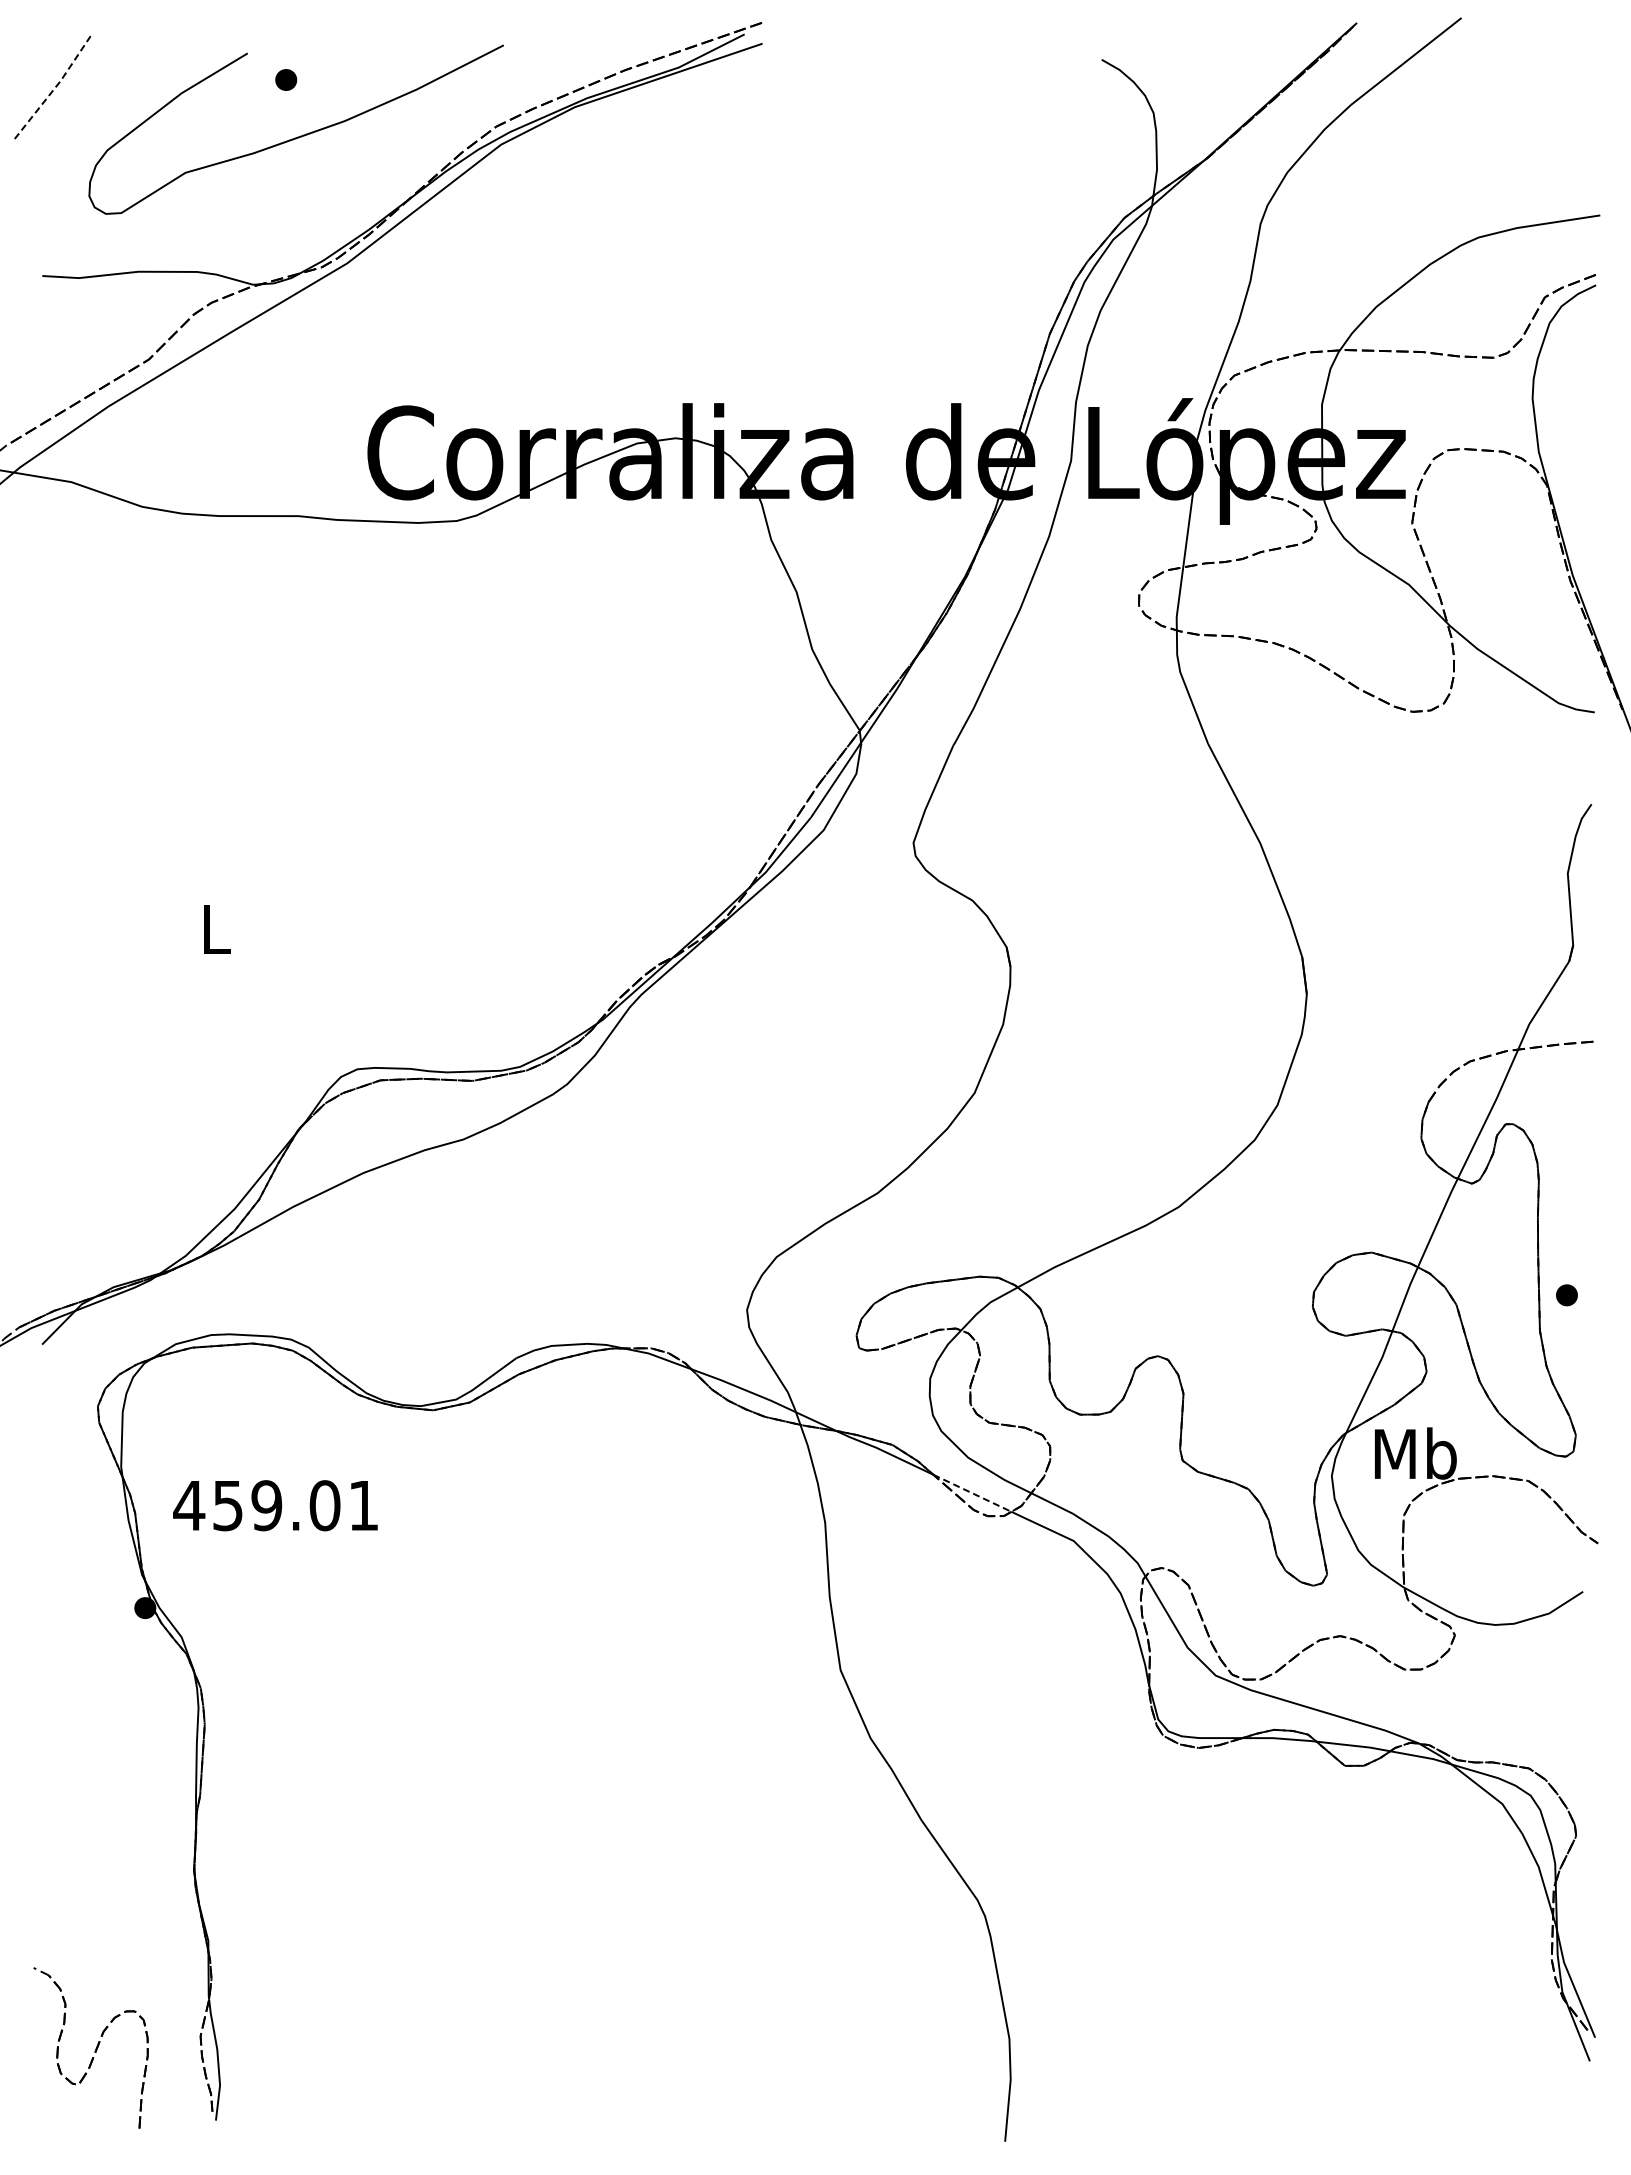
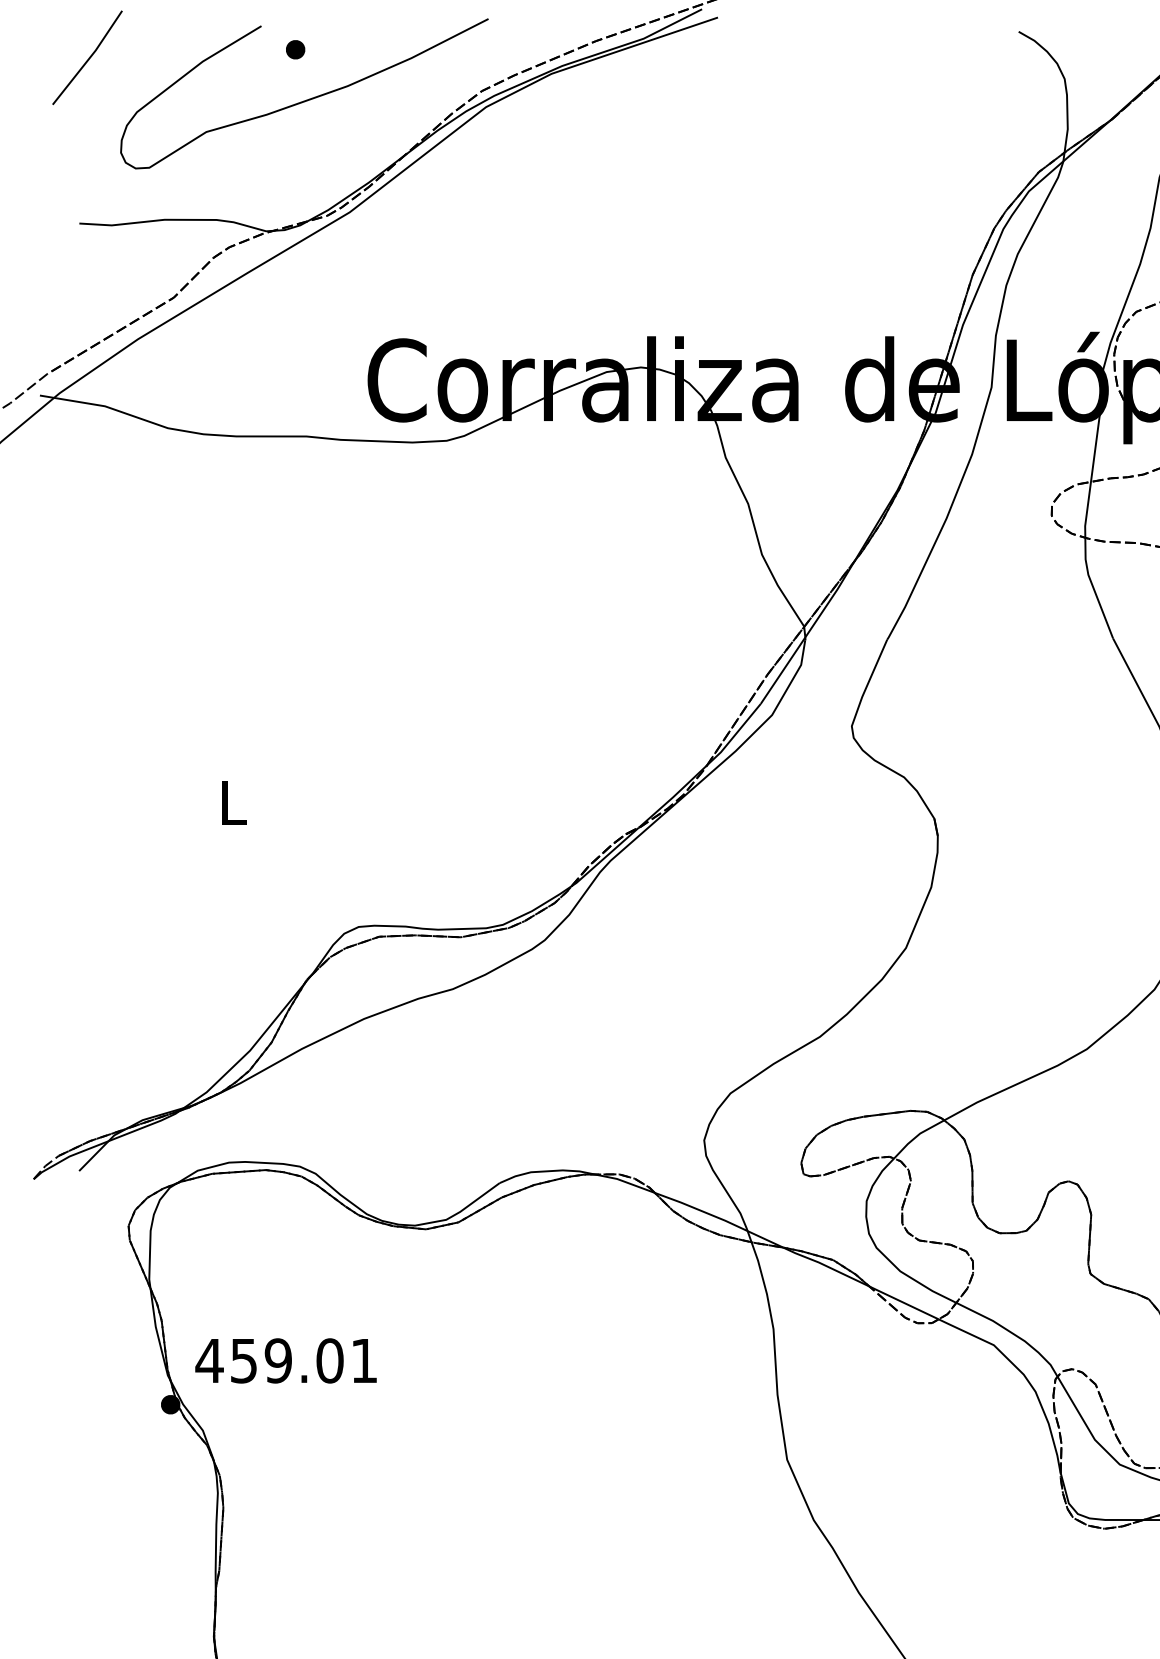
line: (53, 90) -> (89, 59), dashed -> solid
line: (972, 1493) -> (904, 1303), dashed -> solid
text: (275, 1505) -> (286, 1360), moved

